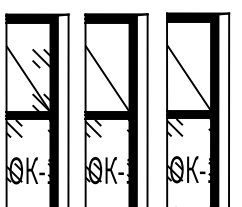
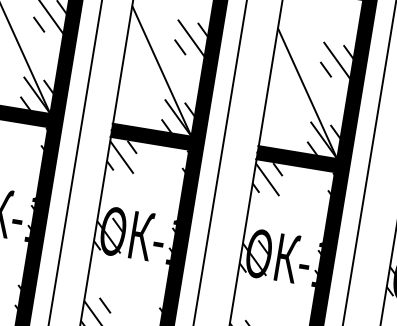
hatch: (189, 79) -> (307, 96), added
hatch: (107, 80) -> (161, 74), added

